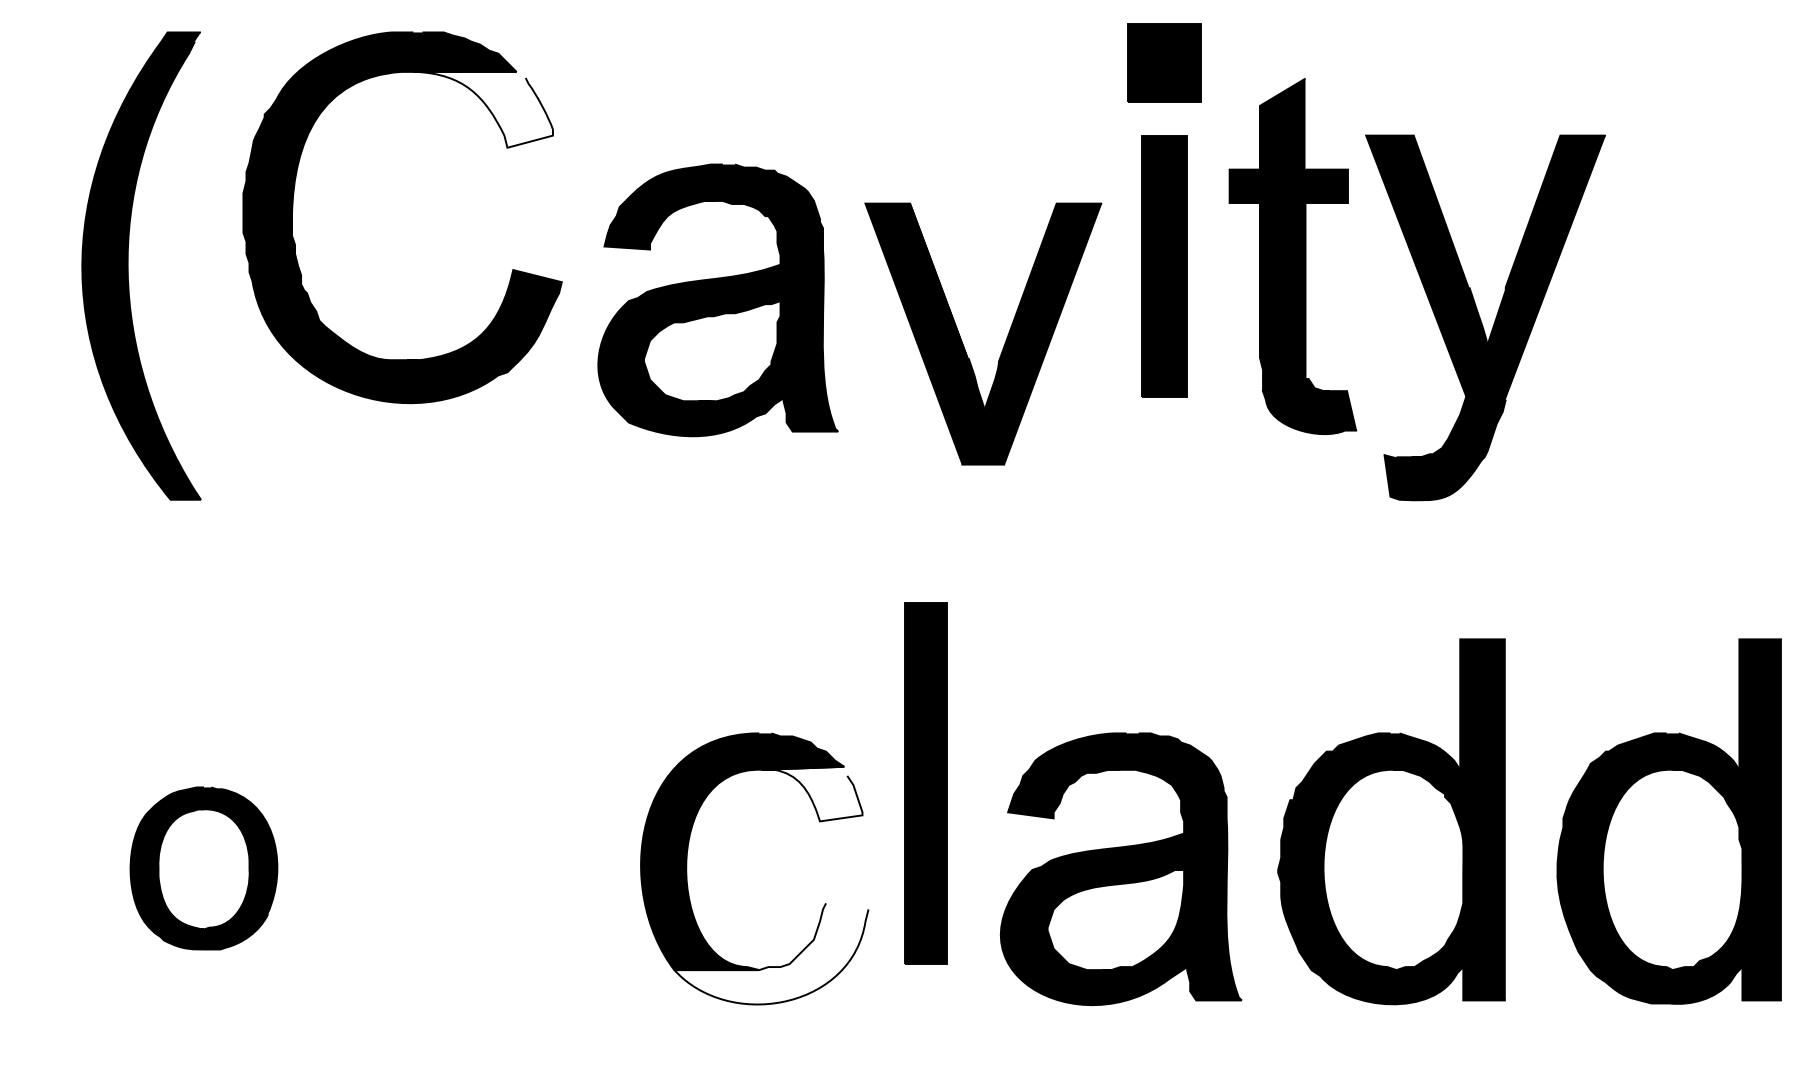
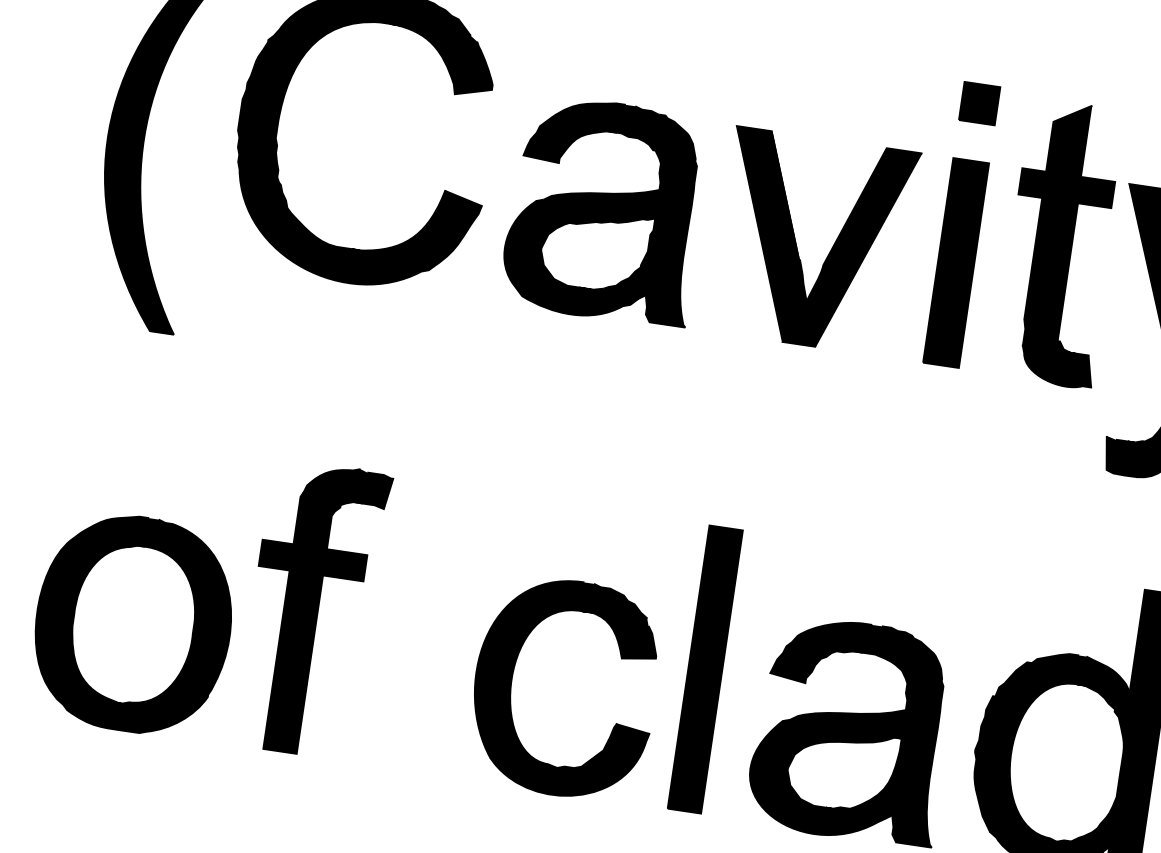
part: (1164, 62) -> (979, 103), size x0.62
fill: (482, 109) -> (439, 61), added
part: (1292, 256) -> (1061, 243), moved
part: (717, 300) -> (605, 210), moved
part: (963, 343) -> (797, 247), moved
part: (925, 783) -> (704, 669), moved
fill: (812, 793) -> (619, 635), added
part: (425, 816) -> (313, 608), added
part: (203, 868) -> (133, 623), size x1.67
fill: (771, 953) -> (568, 756), added

